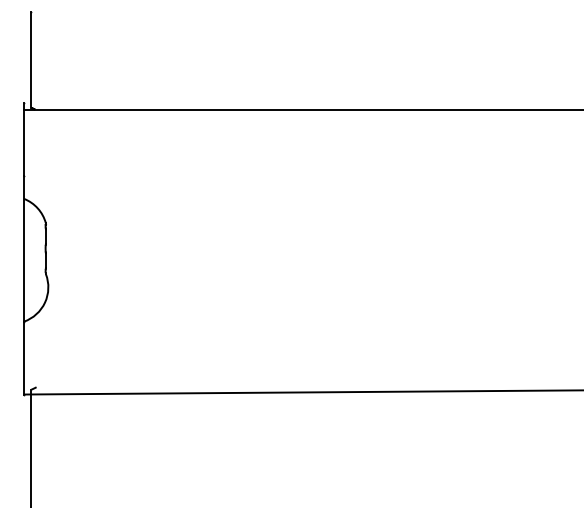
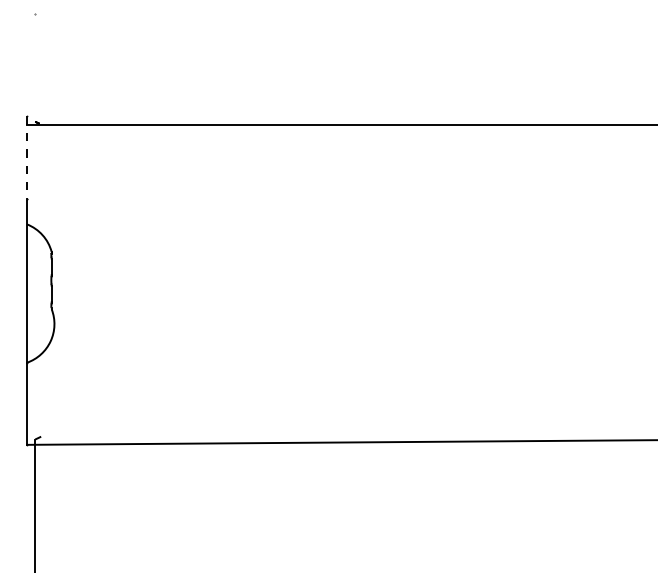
line: (31, 59) -> (35, 67), removed
line: (24, 140) -> (27, 158), solid -> dashed

